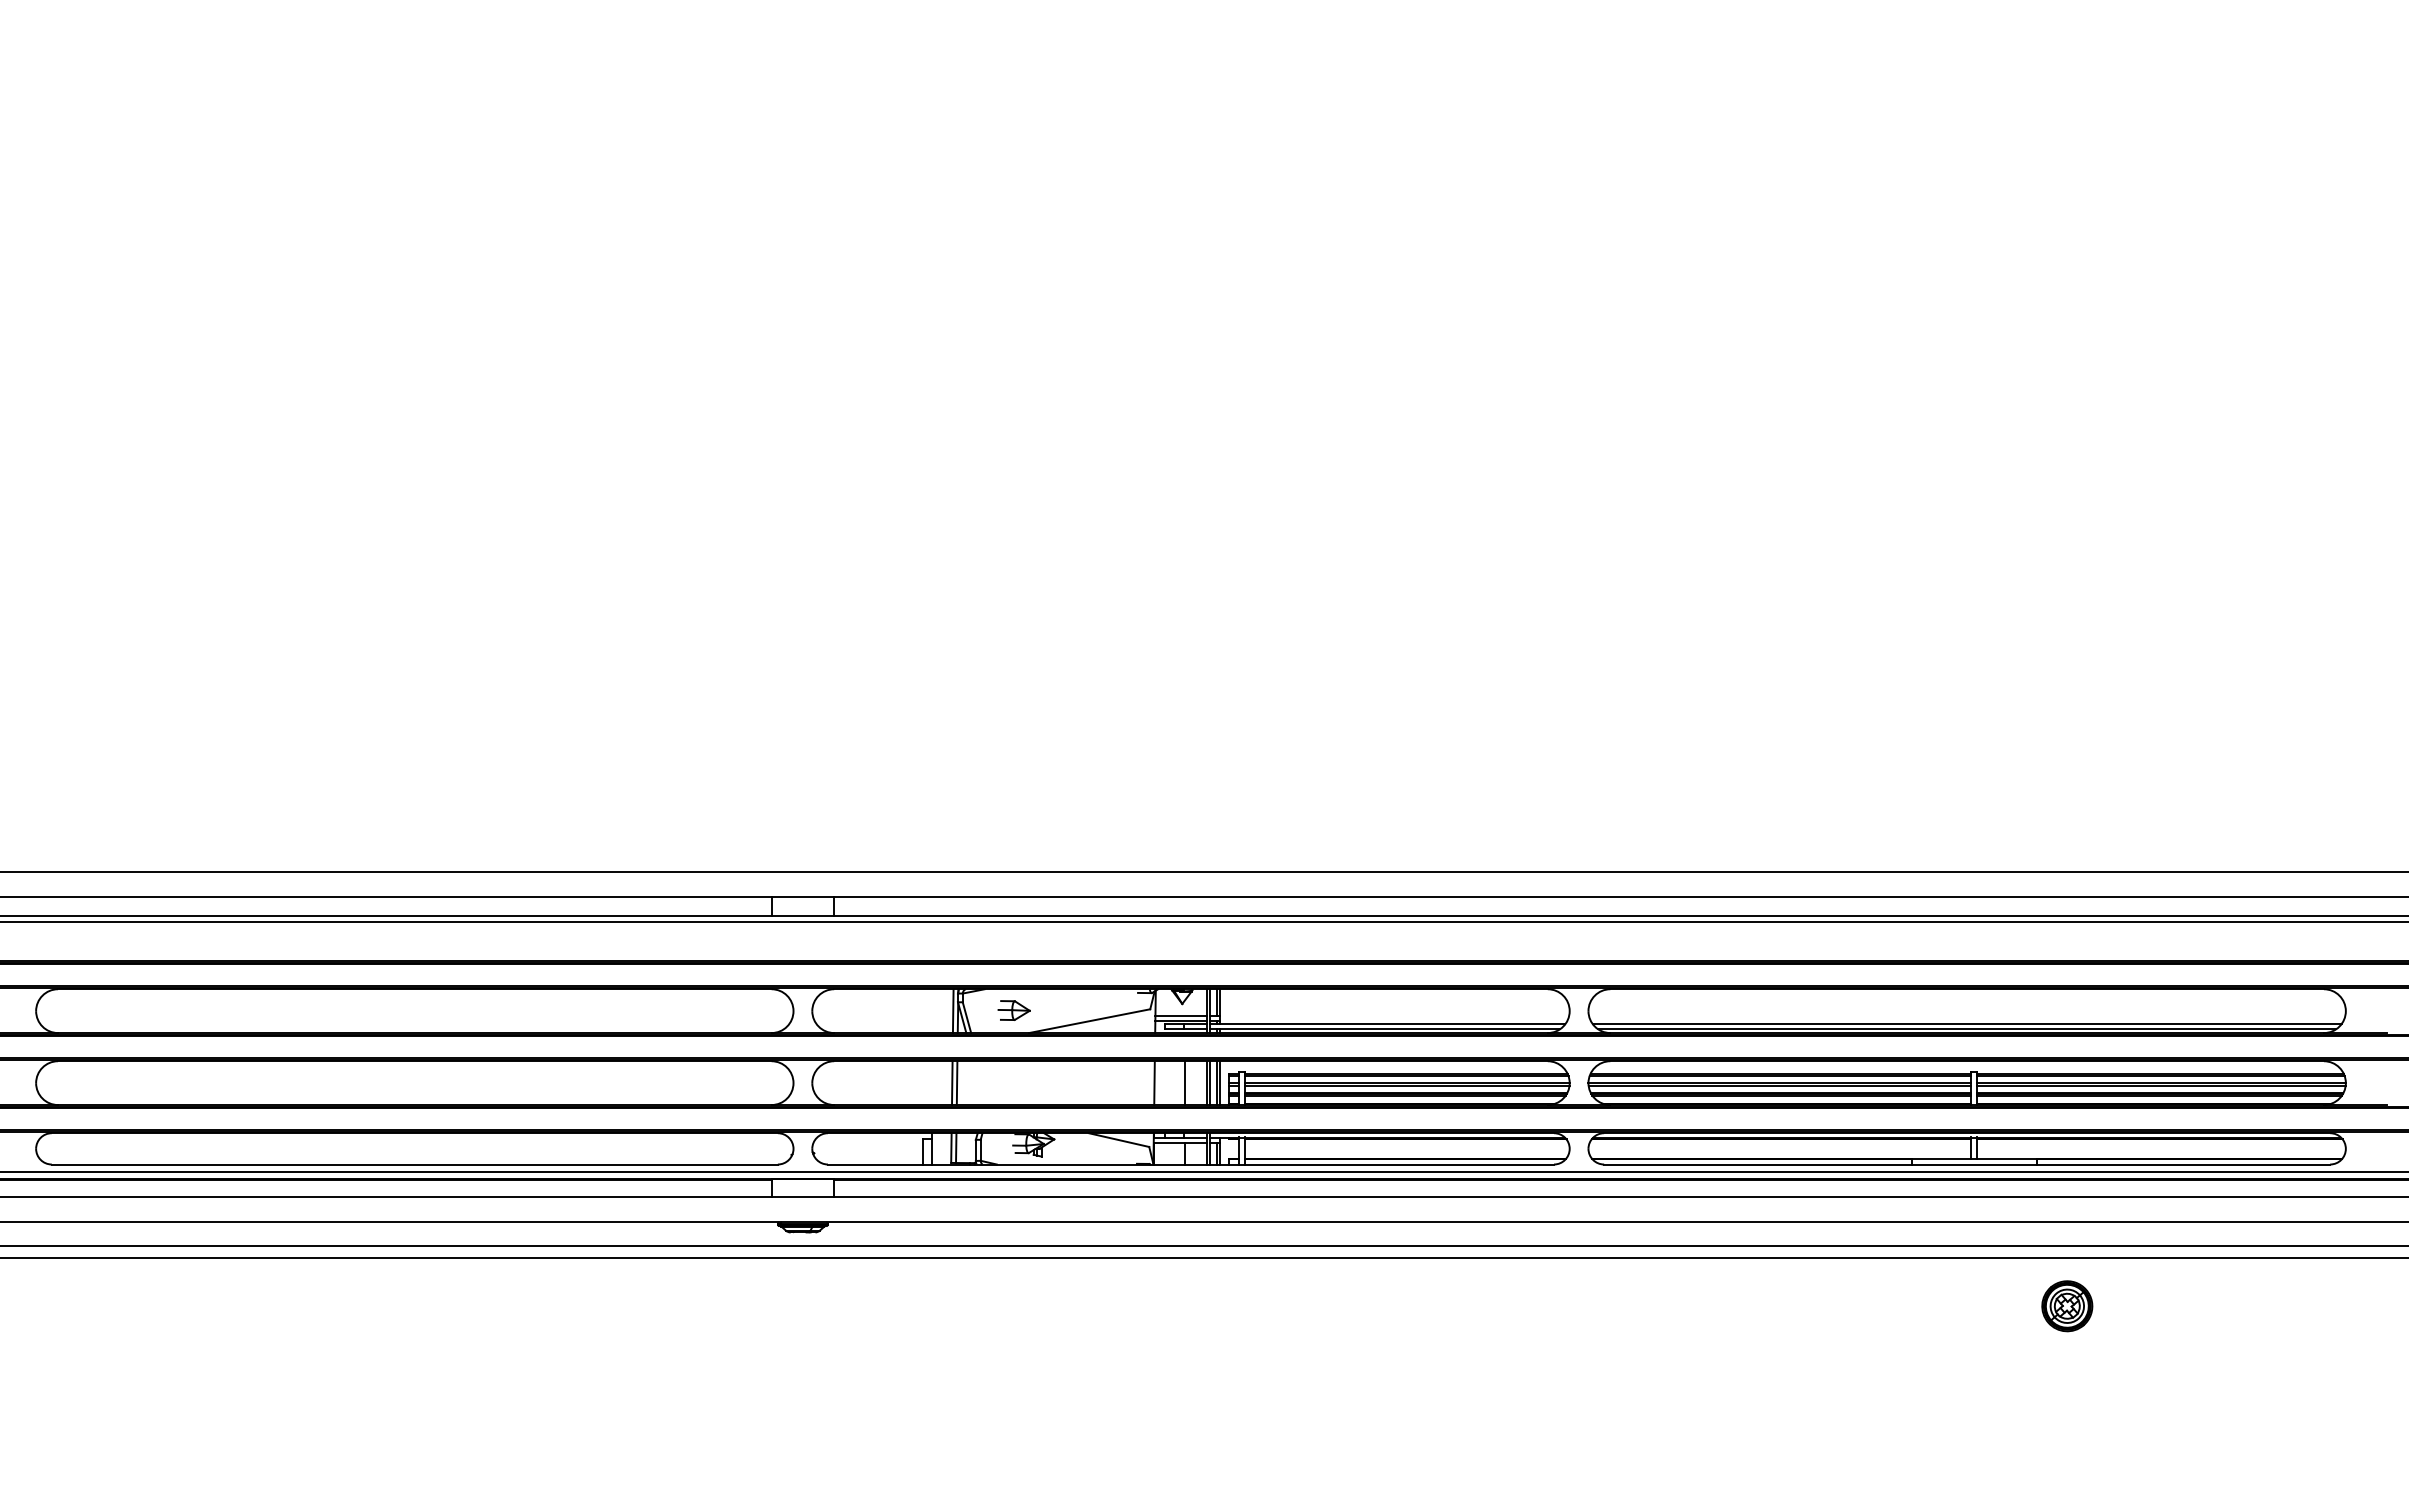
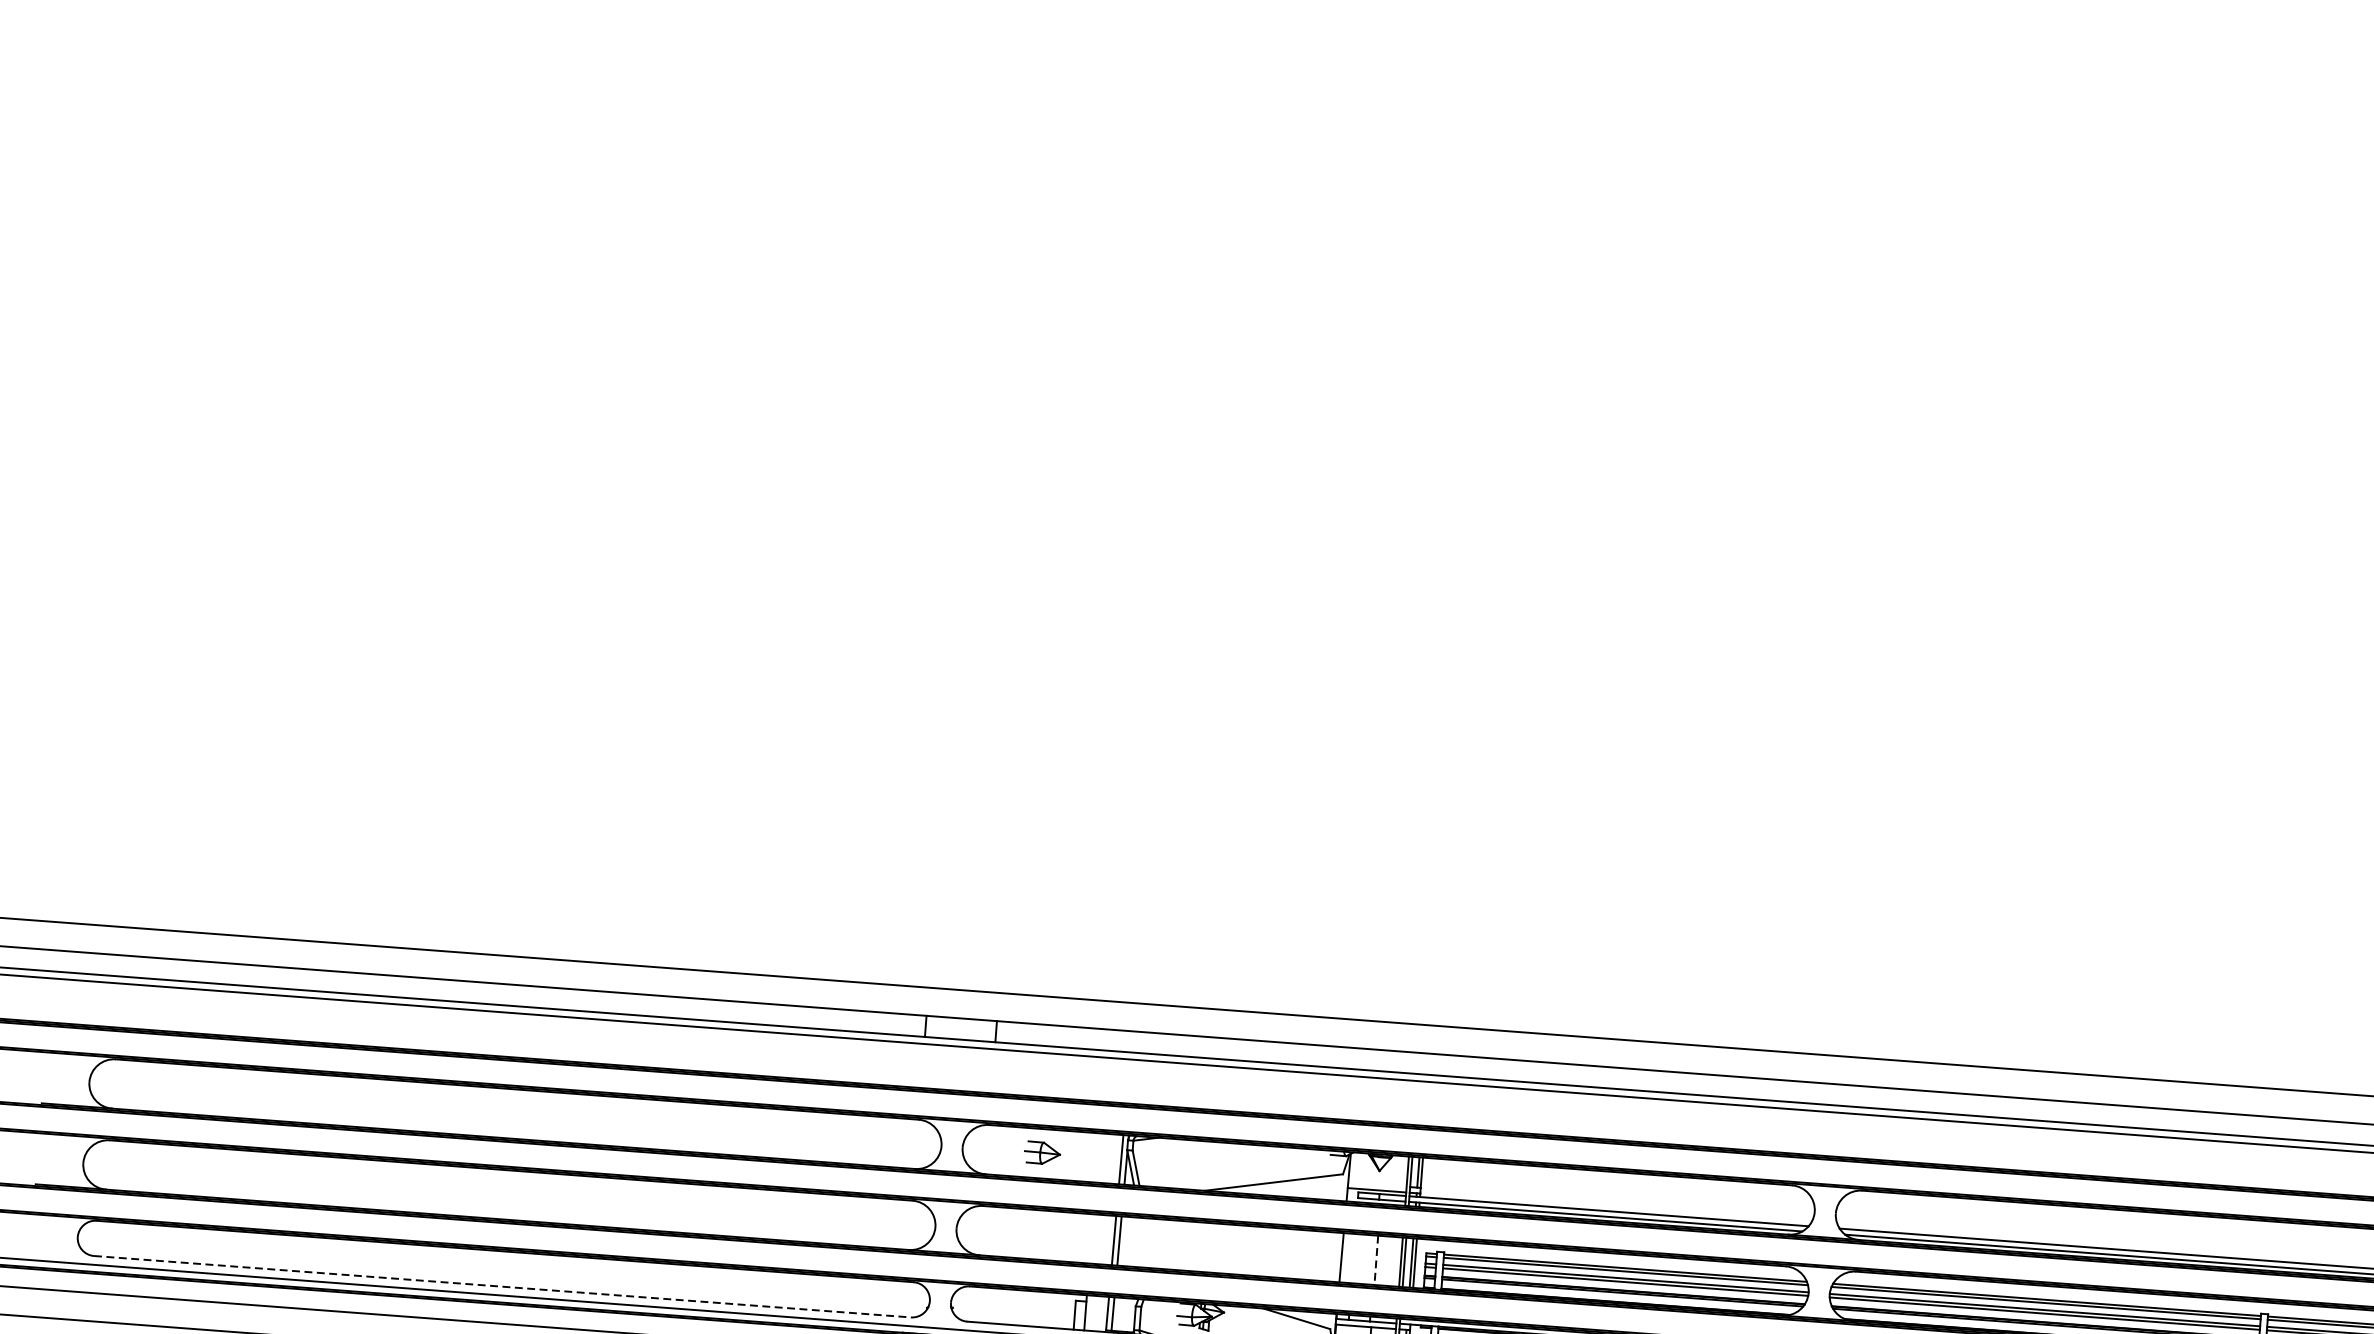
part: (1013, 1010) -> (1041, 1153), moved
line: (1181, 1016) -> (1377, 1185), removed
line: (1185, 1083) -> (1376, 1260), solid -> dashed
line: (415, 1164) -> (503, 1286), solid -> dashed

